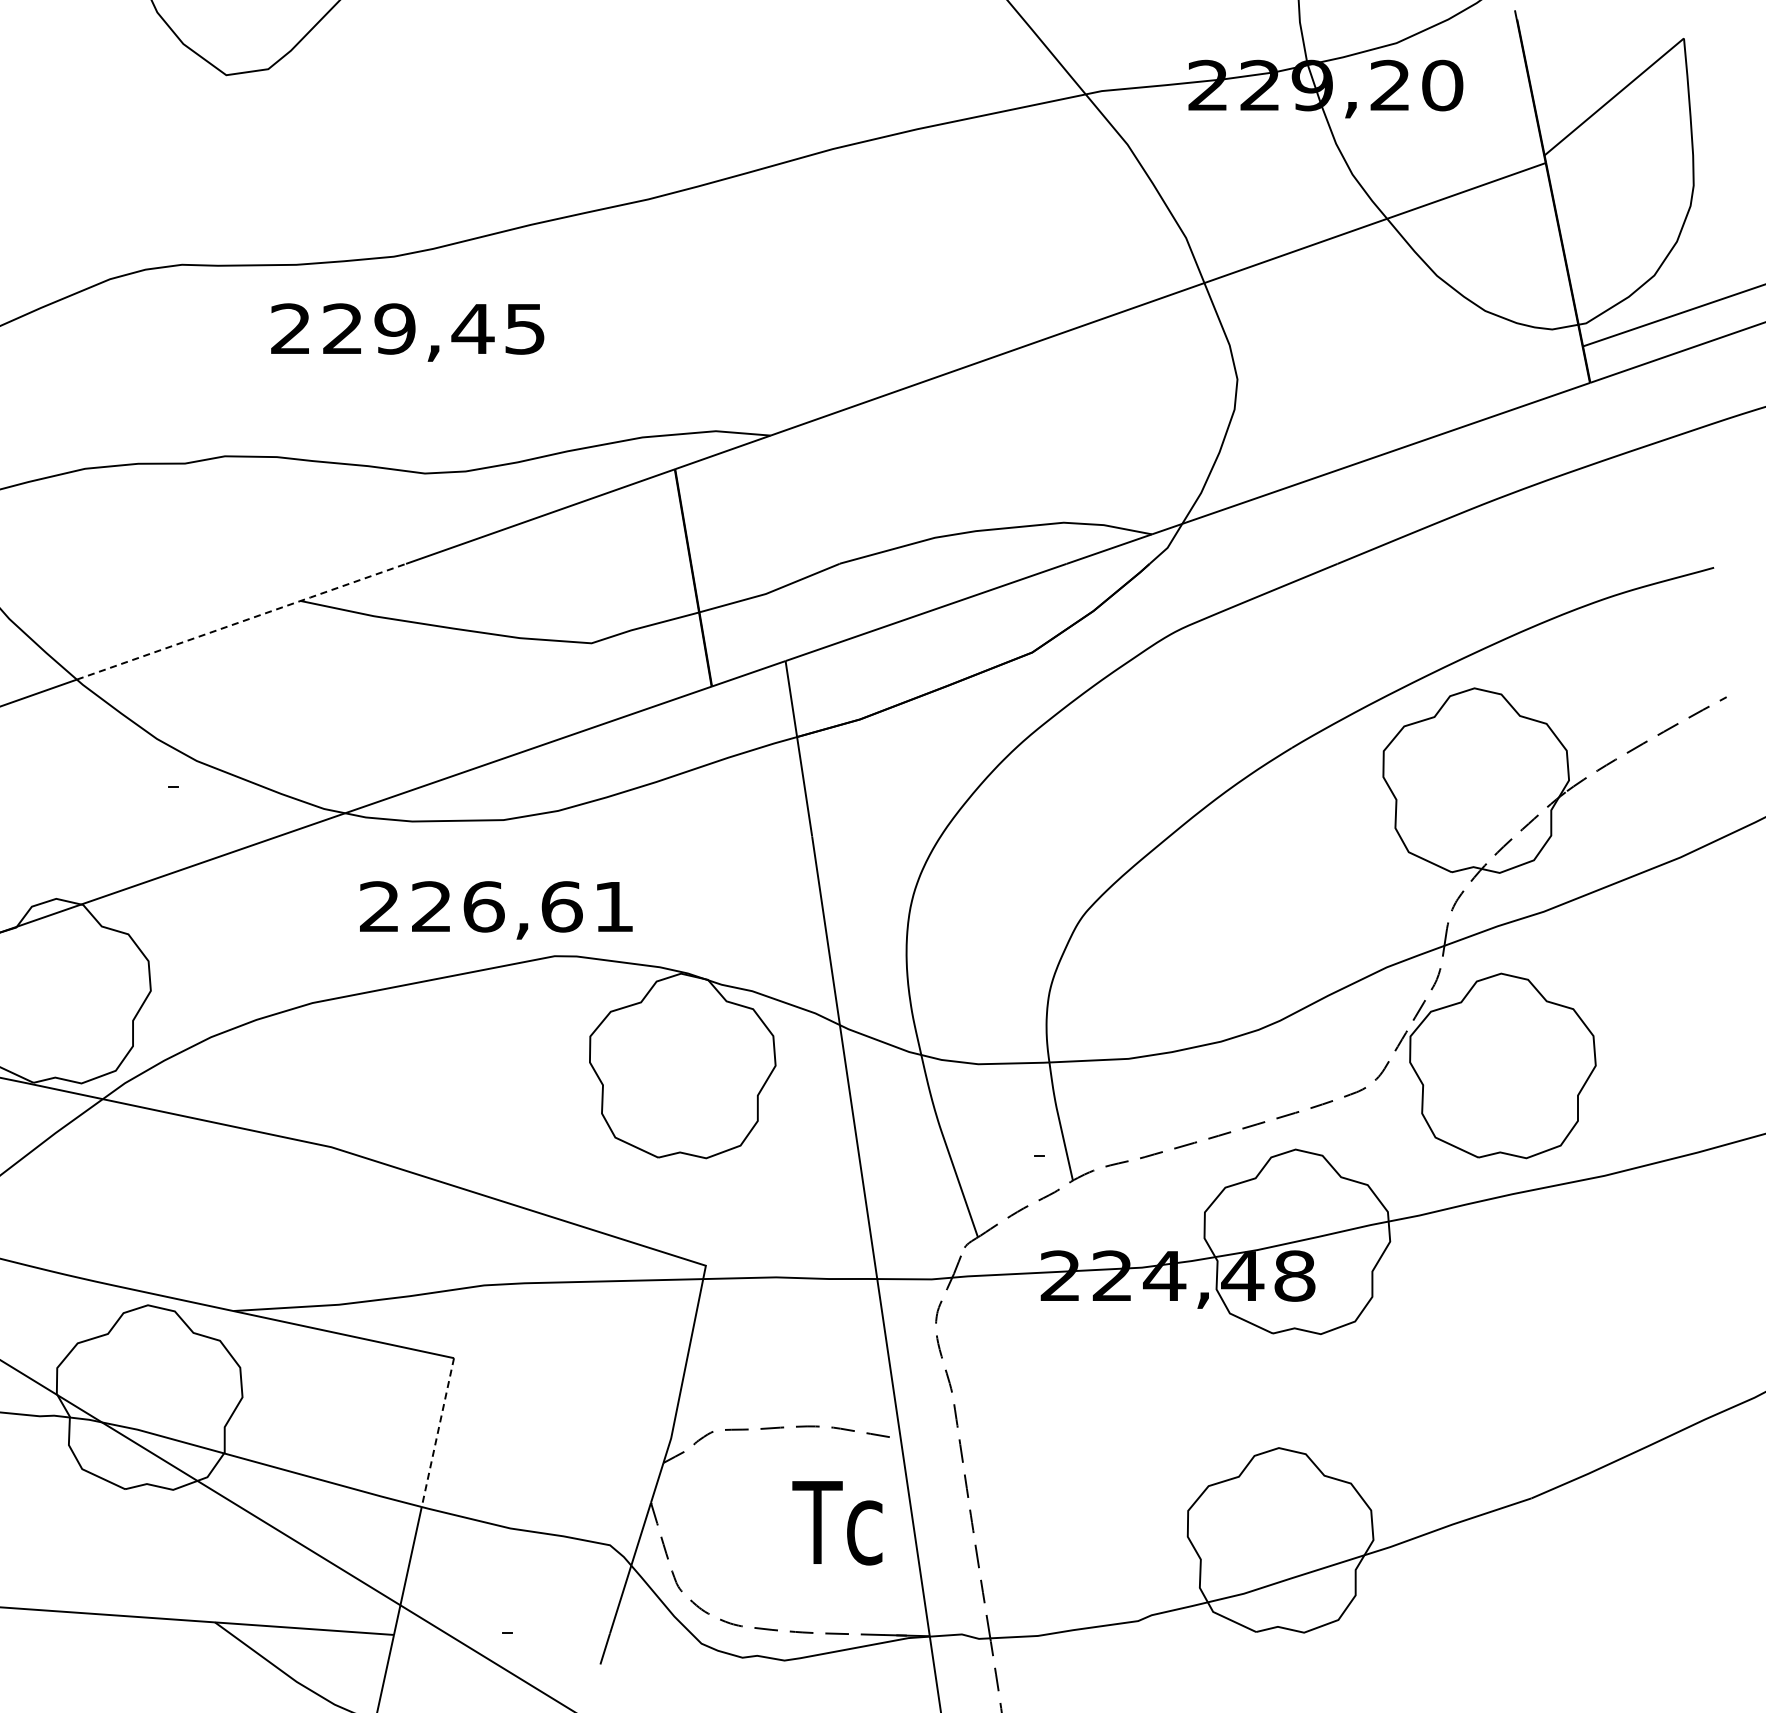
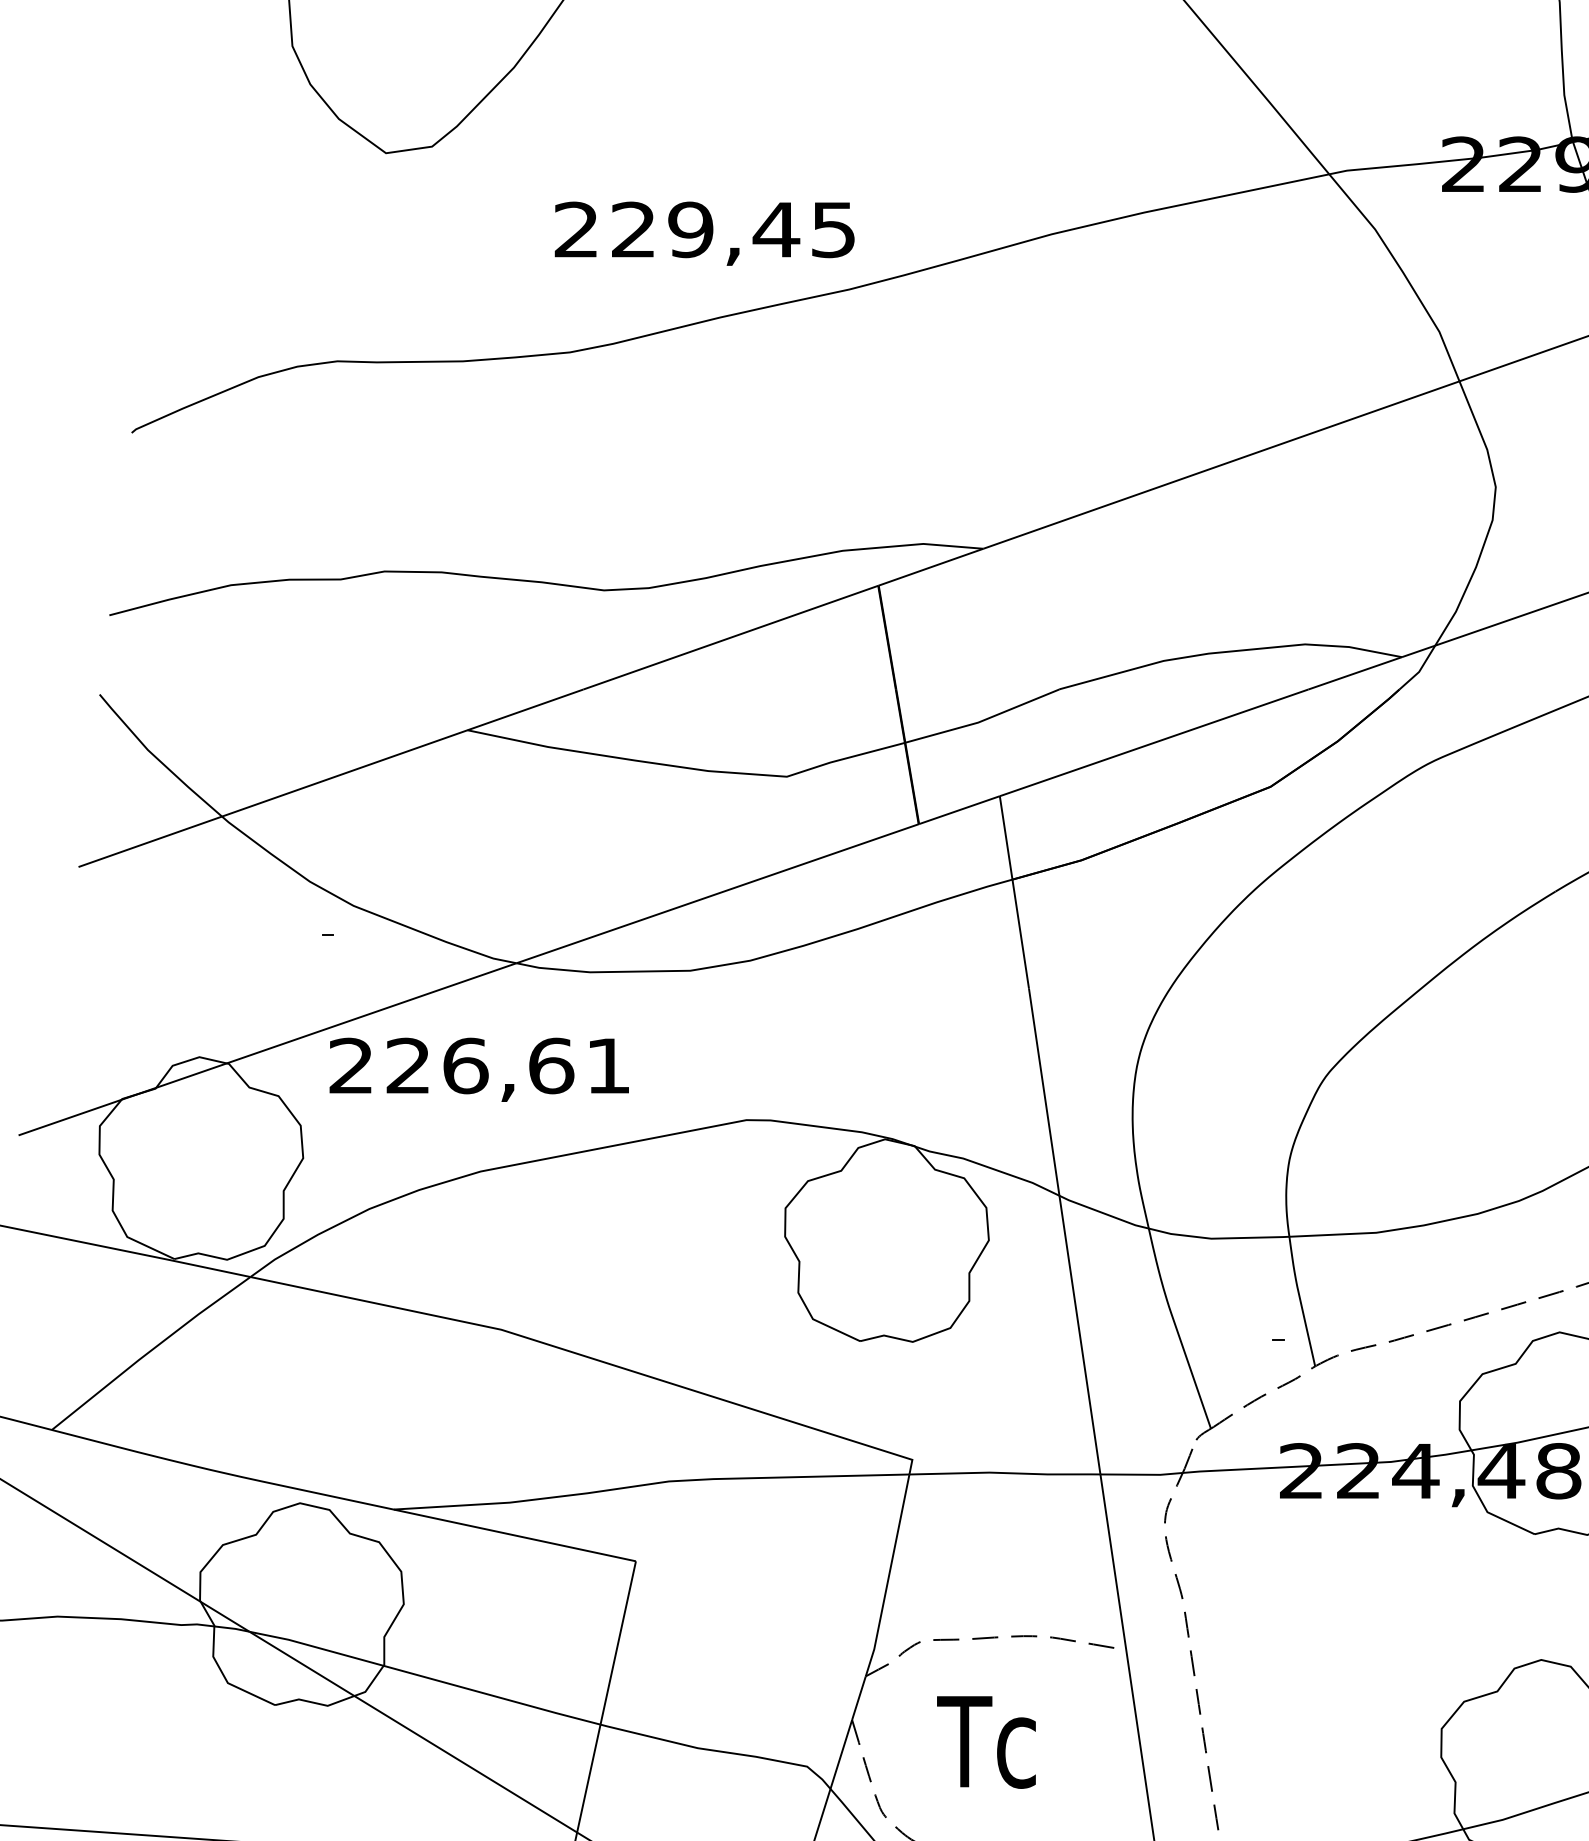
text: (407, 332) -> (704, 233), moved
line: (242, 621) -> (403, 752), dashed -> solid
text: (496, 910) -> (479, 1069), moved
line: (437, 1433) -> (617, 1643), dashed -> solid
text: (837, 1523) -> (986, 1742), moved

